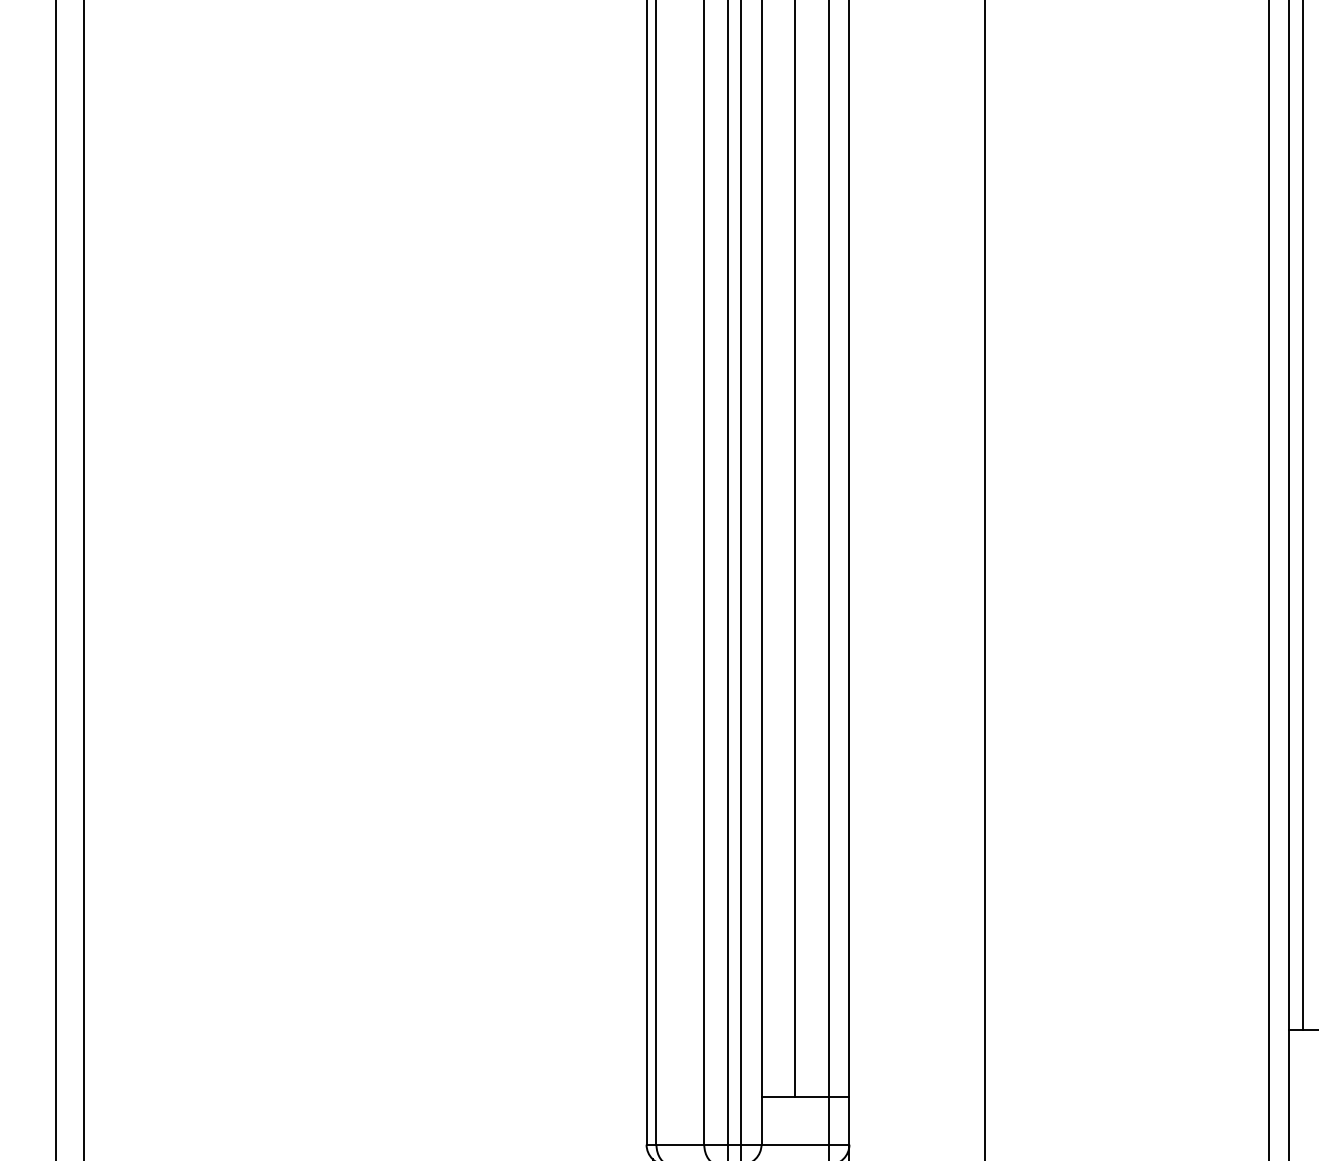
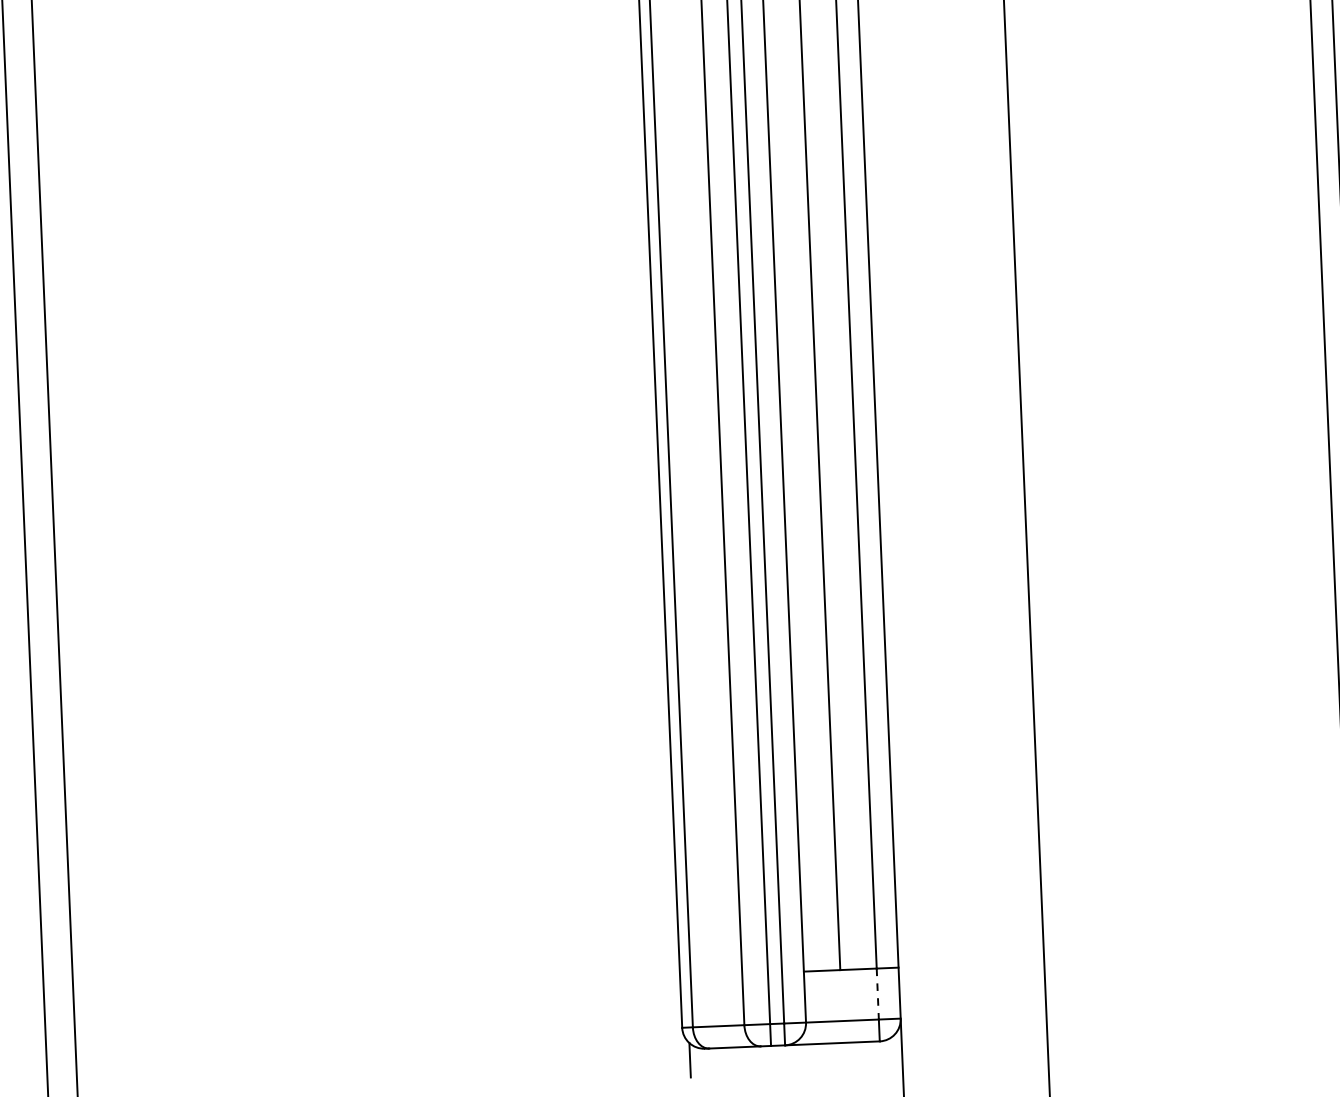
line: (829, 1120) -> (878, 993), solid -> dashed

